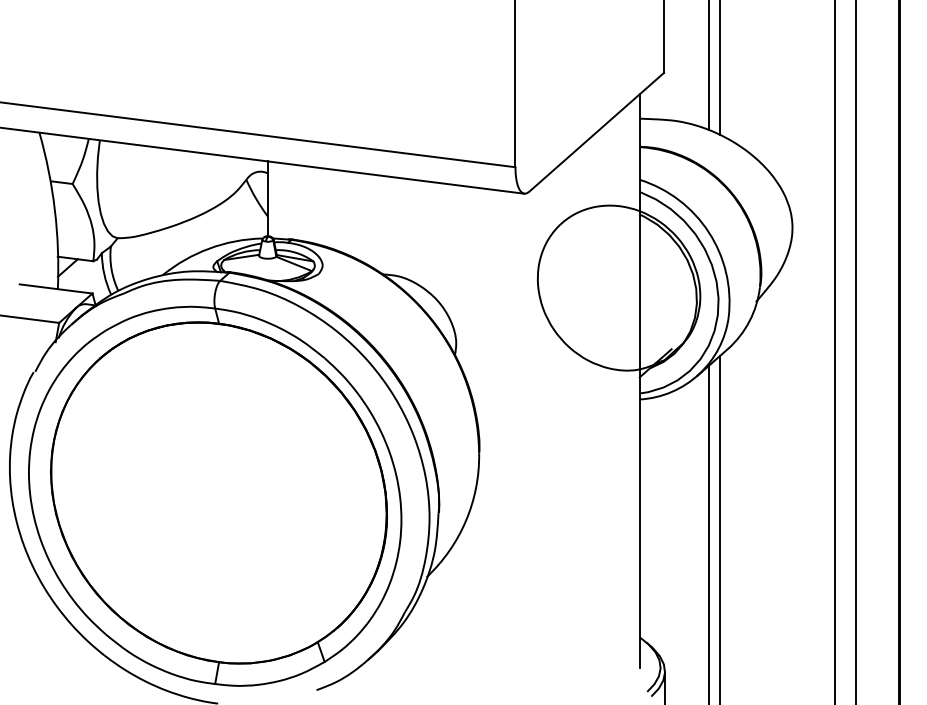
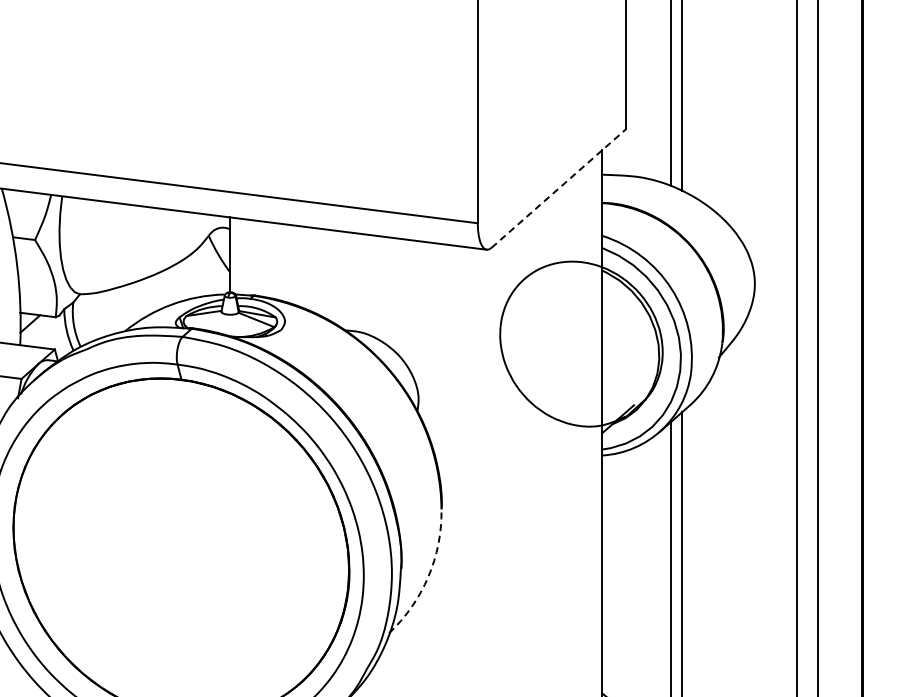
line: (596, 132) -> (558, 188), solid -> dashed
arc: (465, 520) -> (427, 576), solid -> dashed

